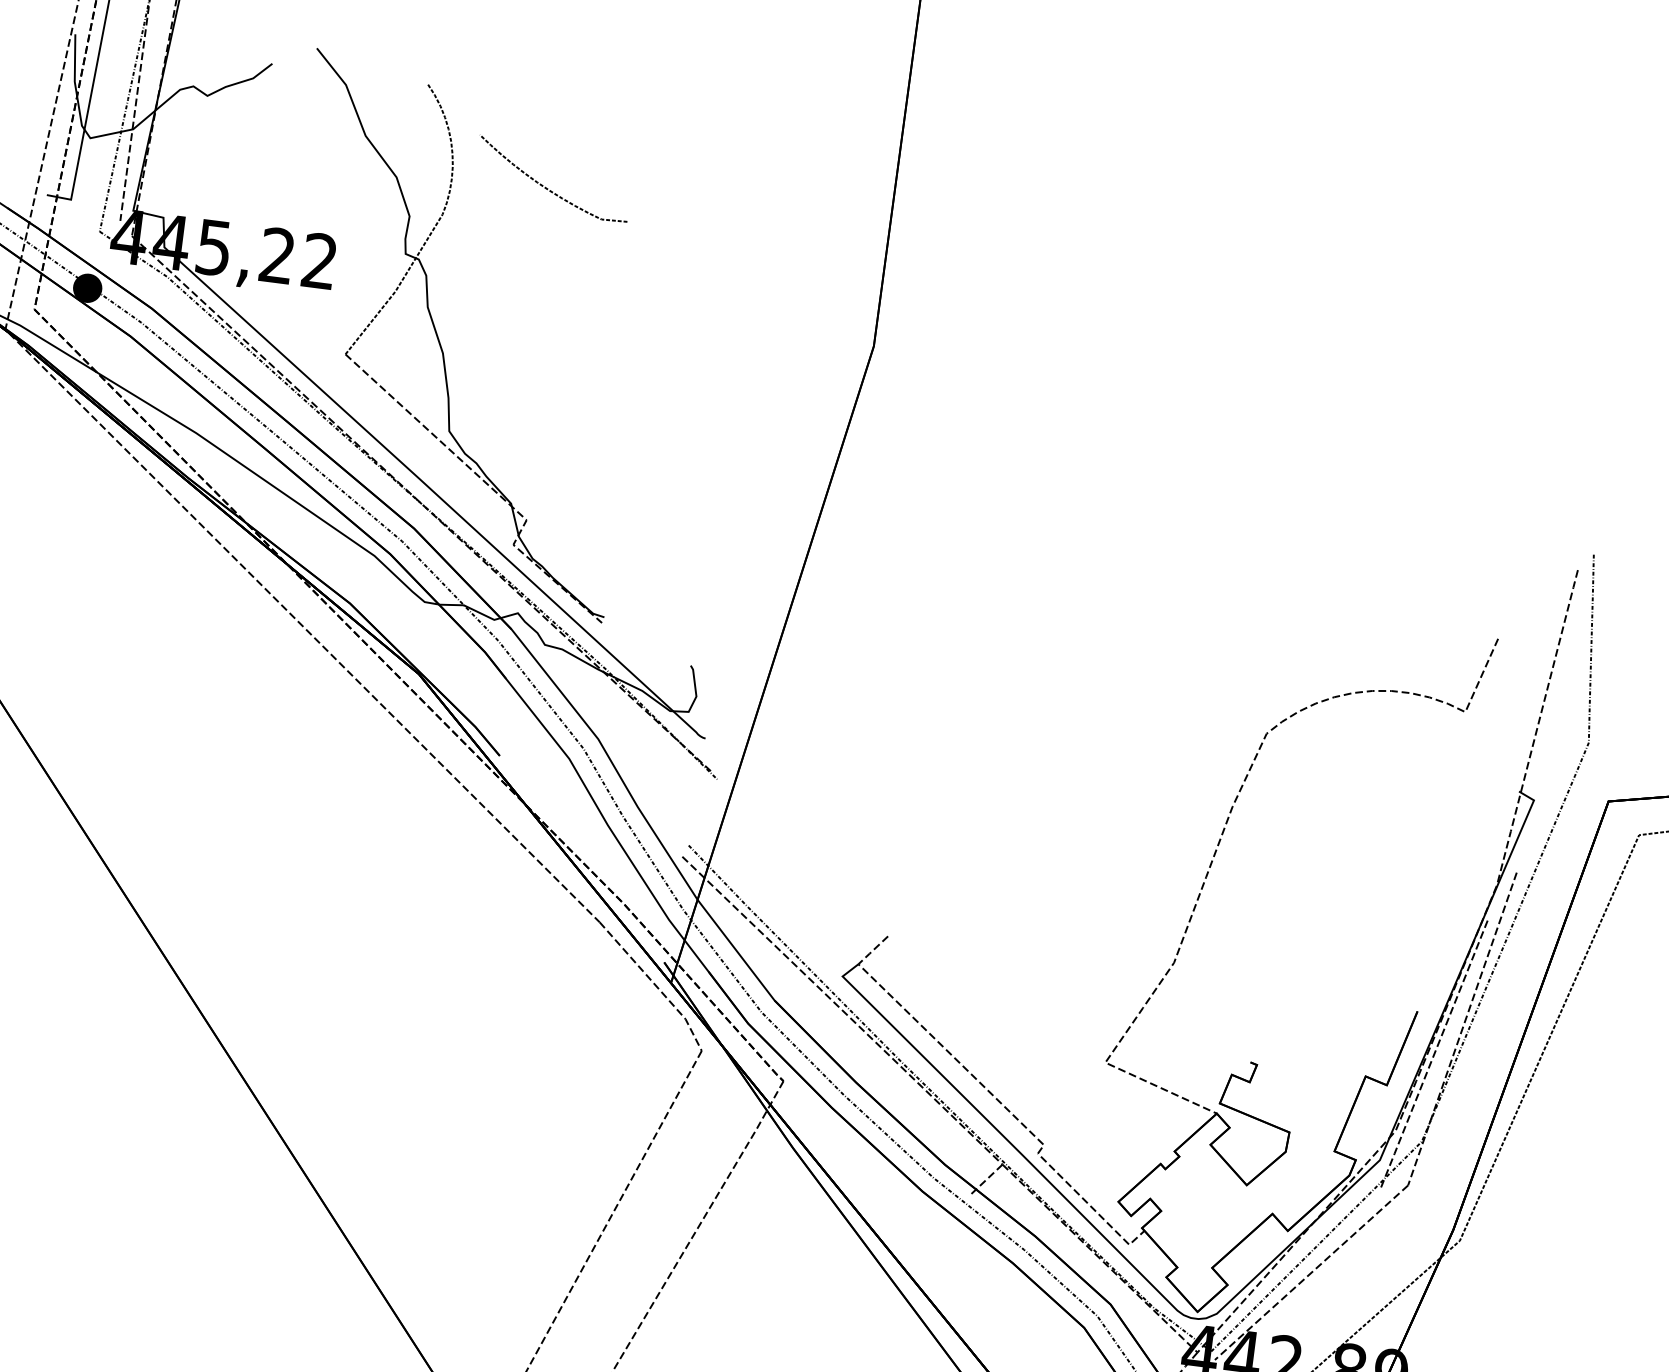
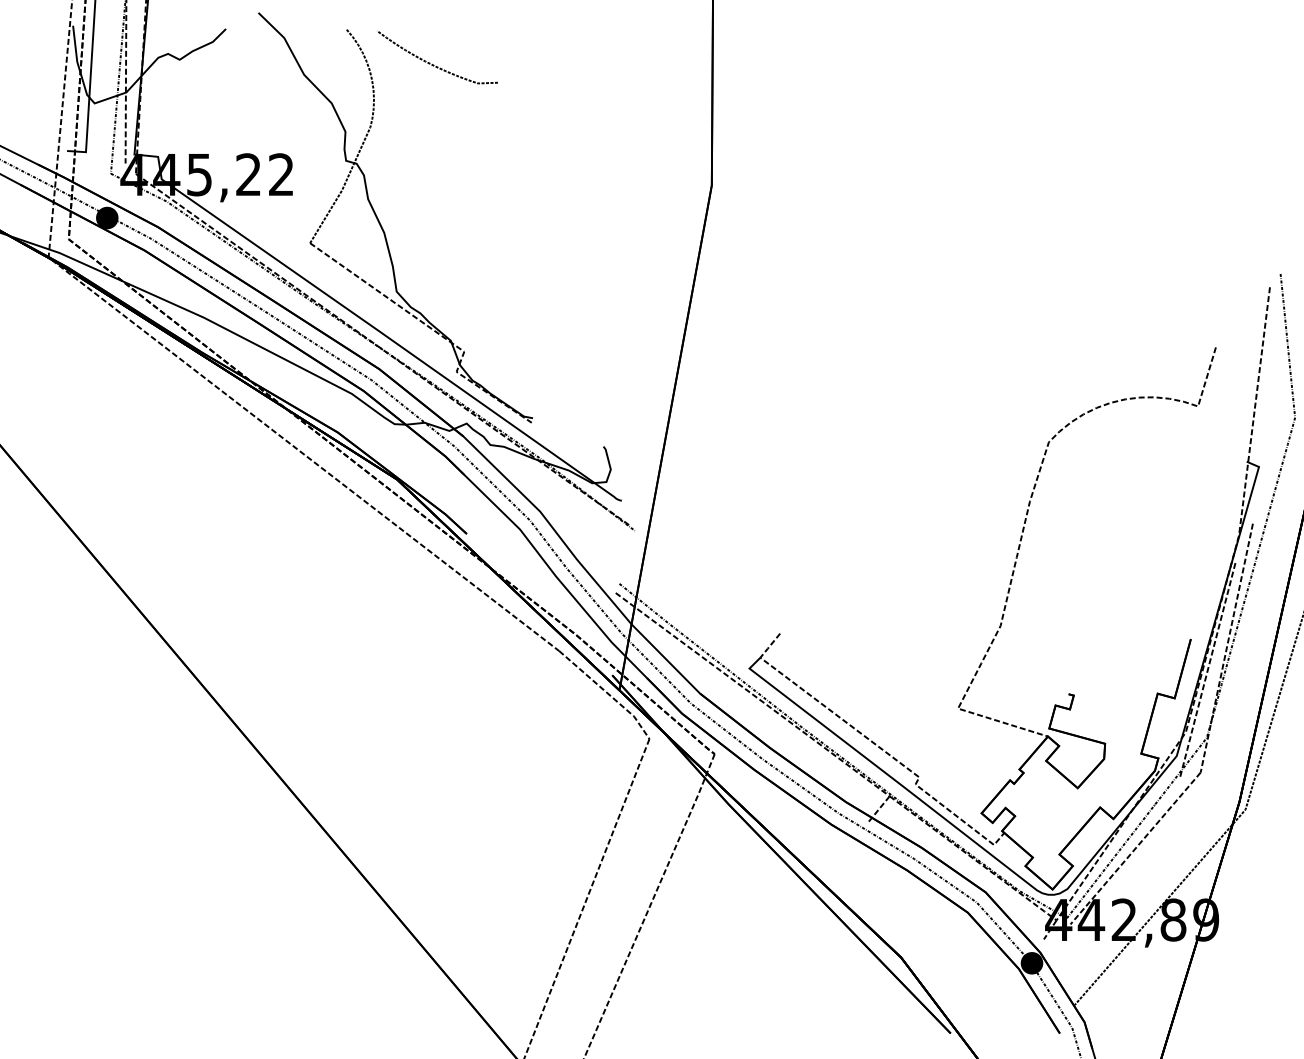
curve: (547, 187) -> (433, 64), moved

